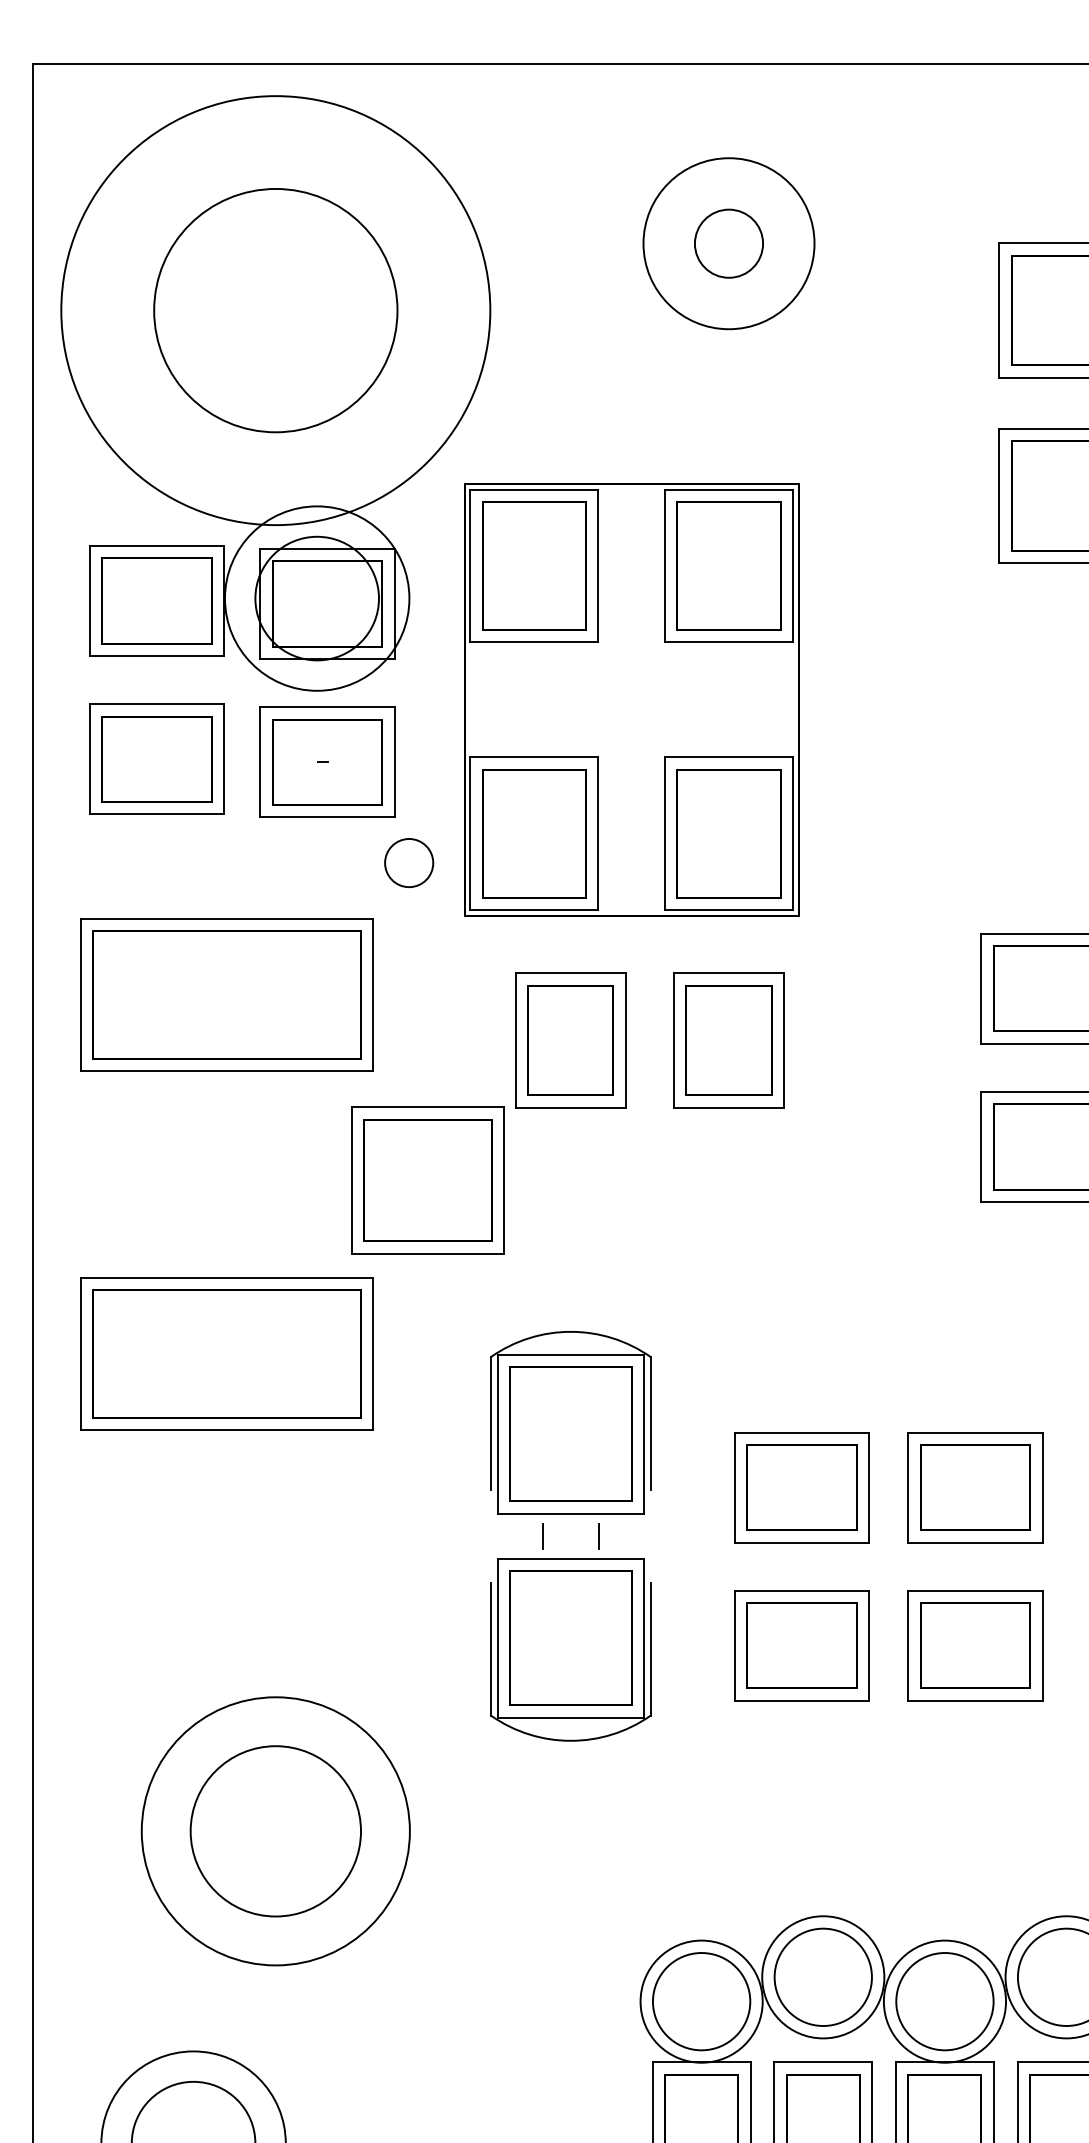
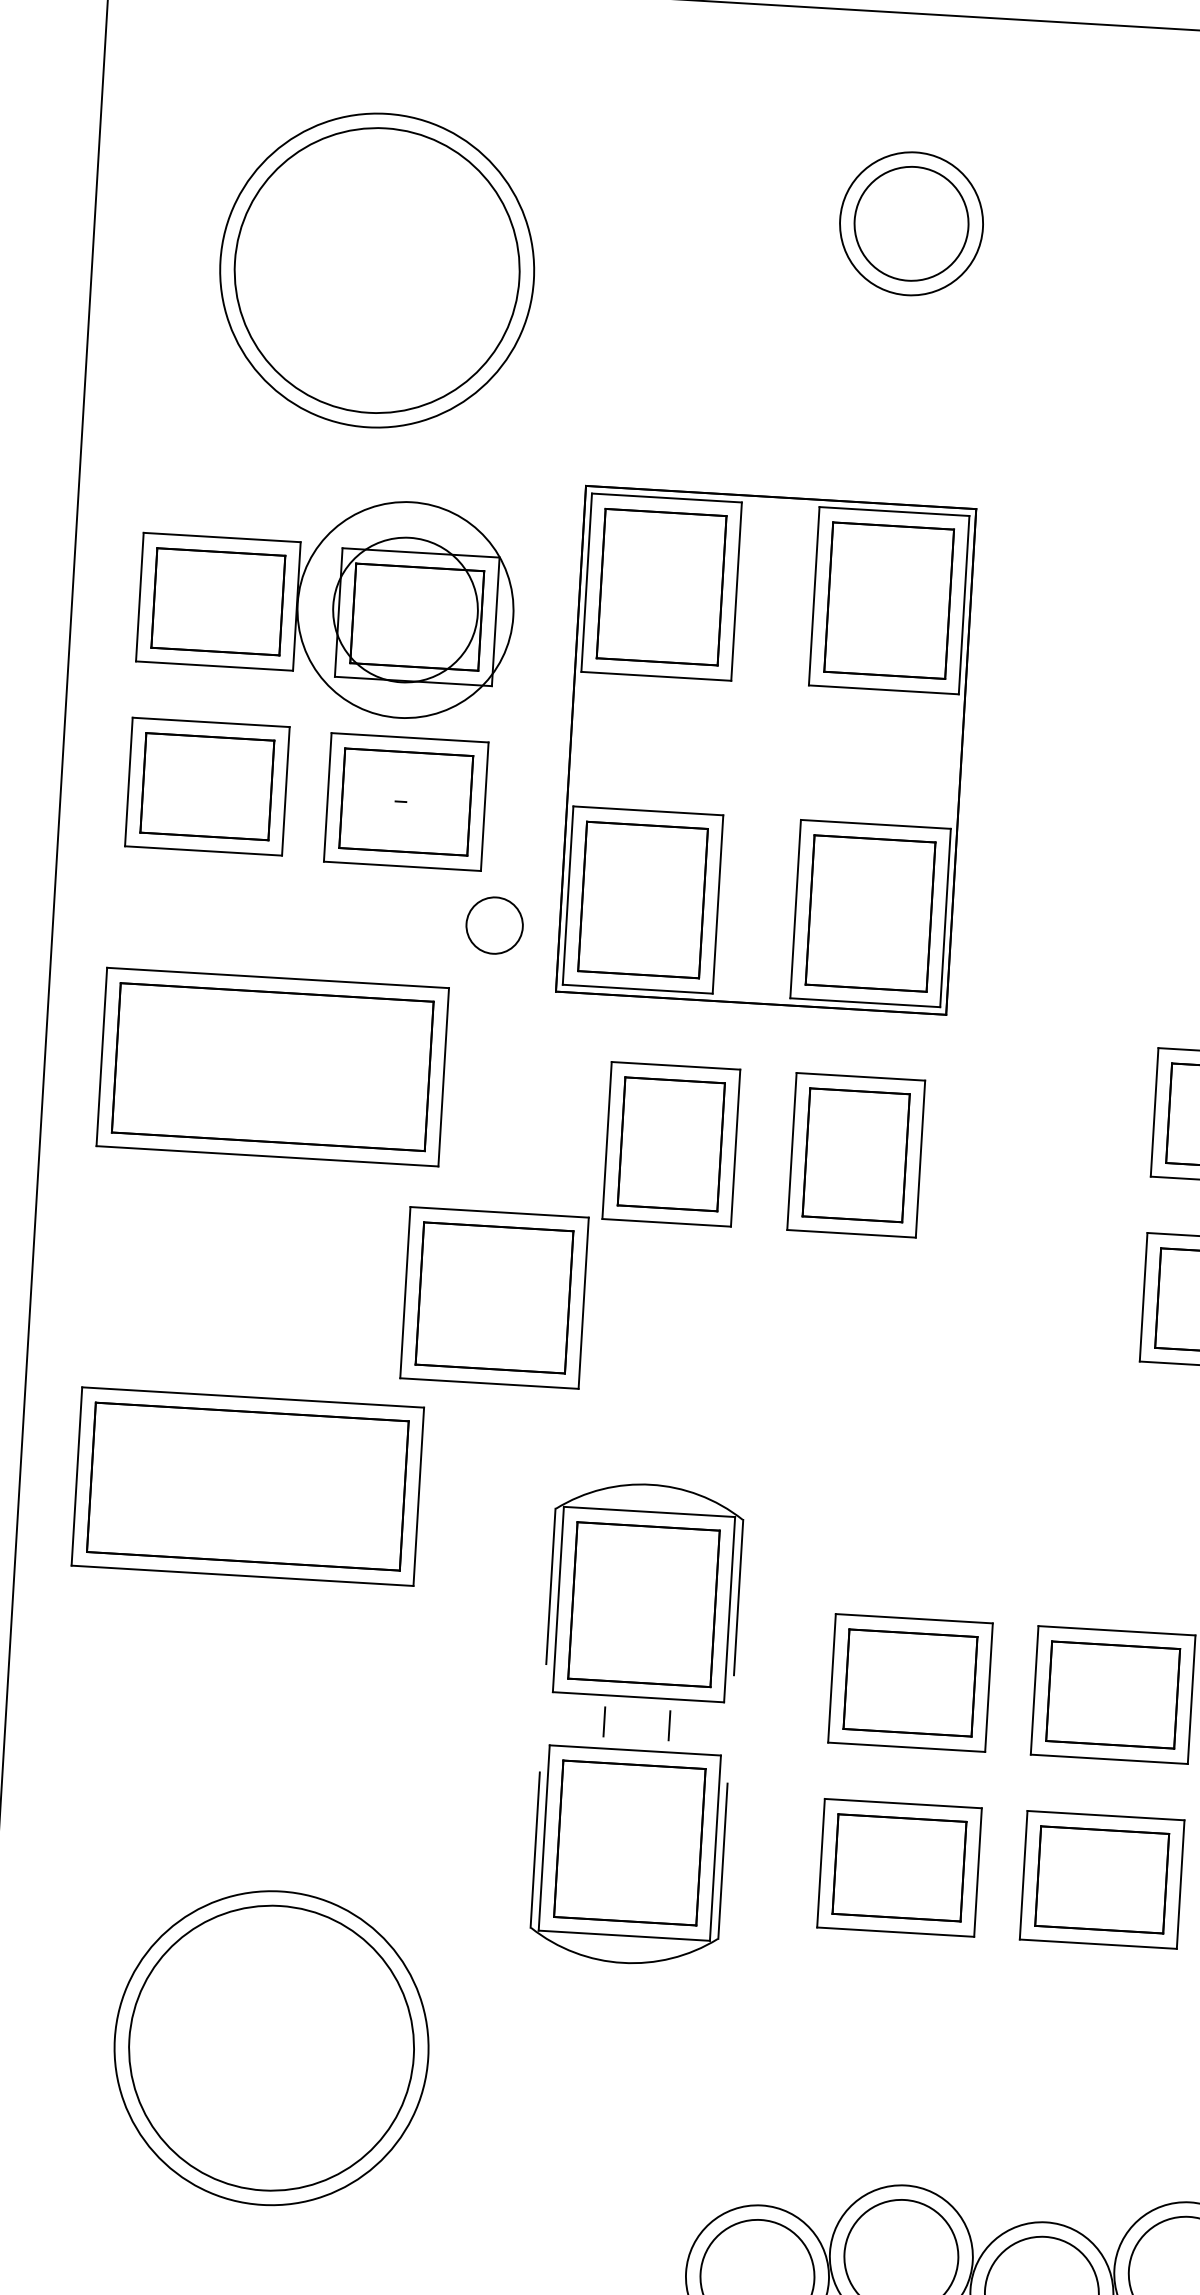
circle: (728, 243) -> (910, 223), size x0.71
circle: (728, 243) -> (910, 223), size x1.43
circle: (275, 310) -> (376, 270), size x0.62
circle: (275, 1831) -> (271, 2048), size x1.43

